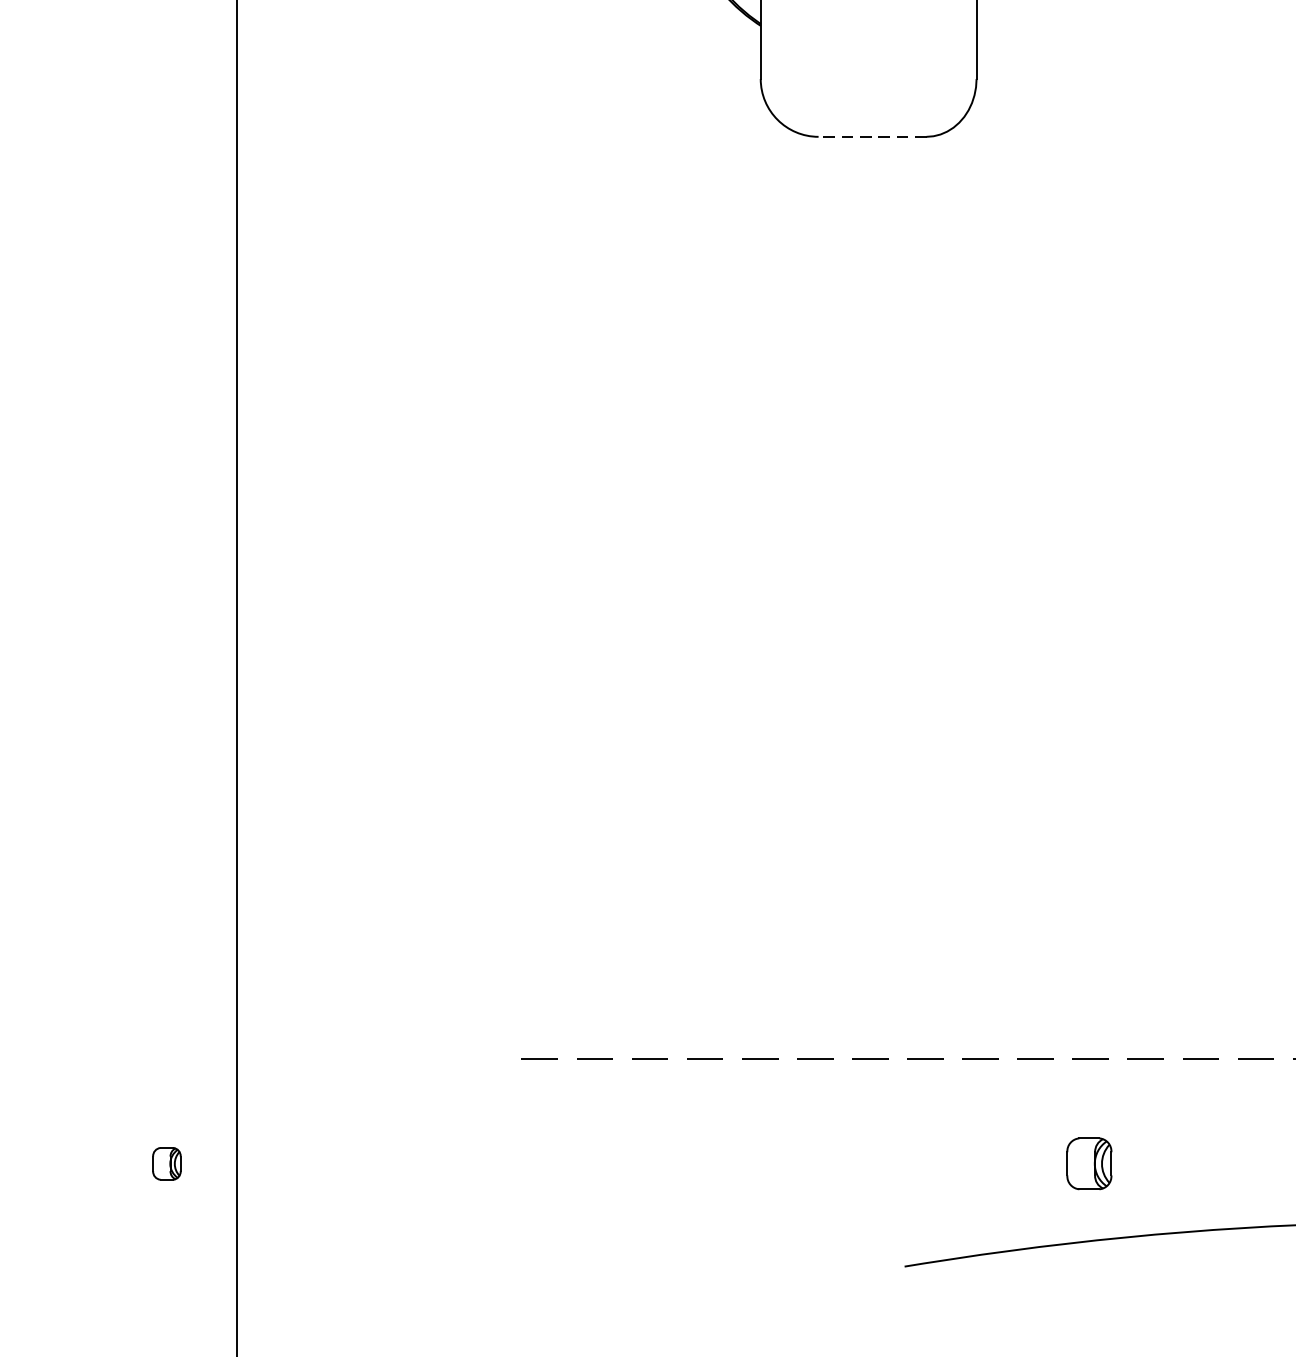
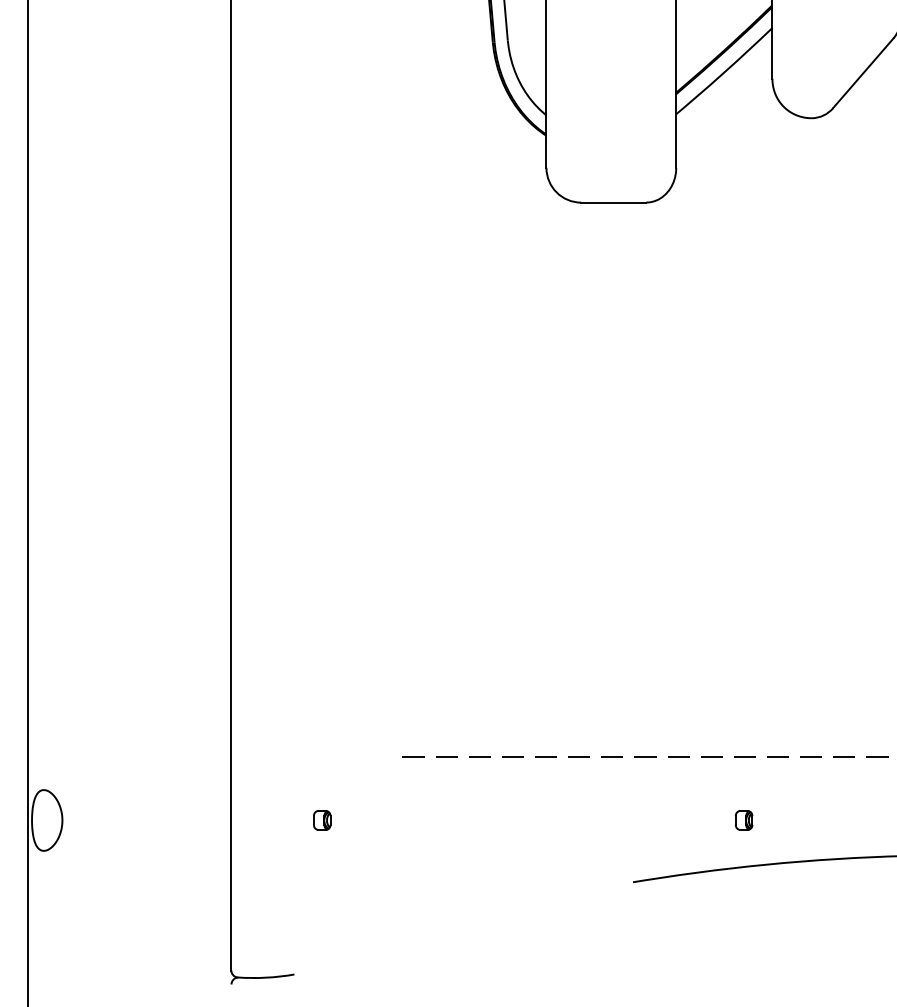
line: (872, 136) -> (613, 202), dashed -> solid
part: (167, 1163) -> (322, 820), moved
part: (1088, 1163) -> (743, 820), size x0.62

